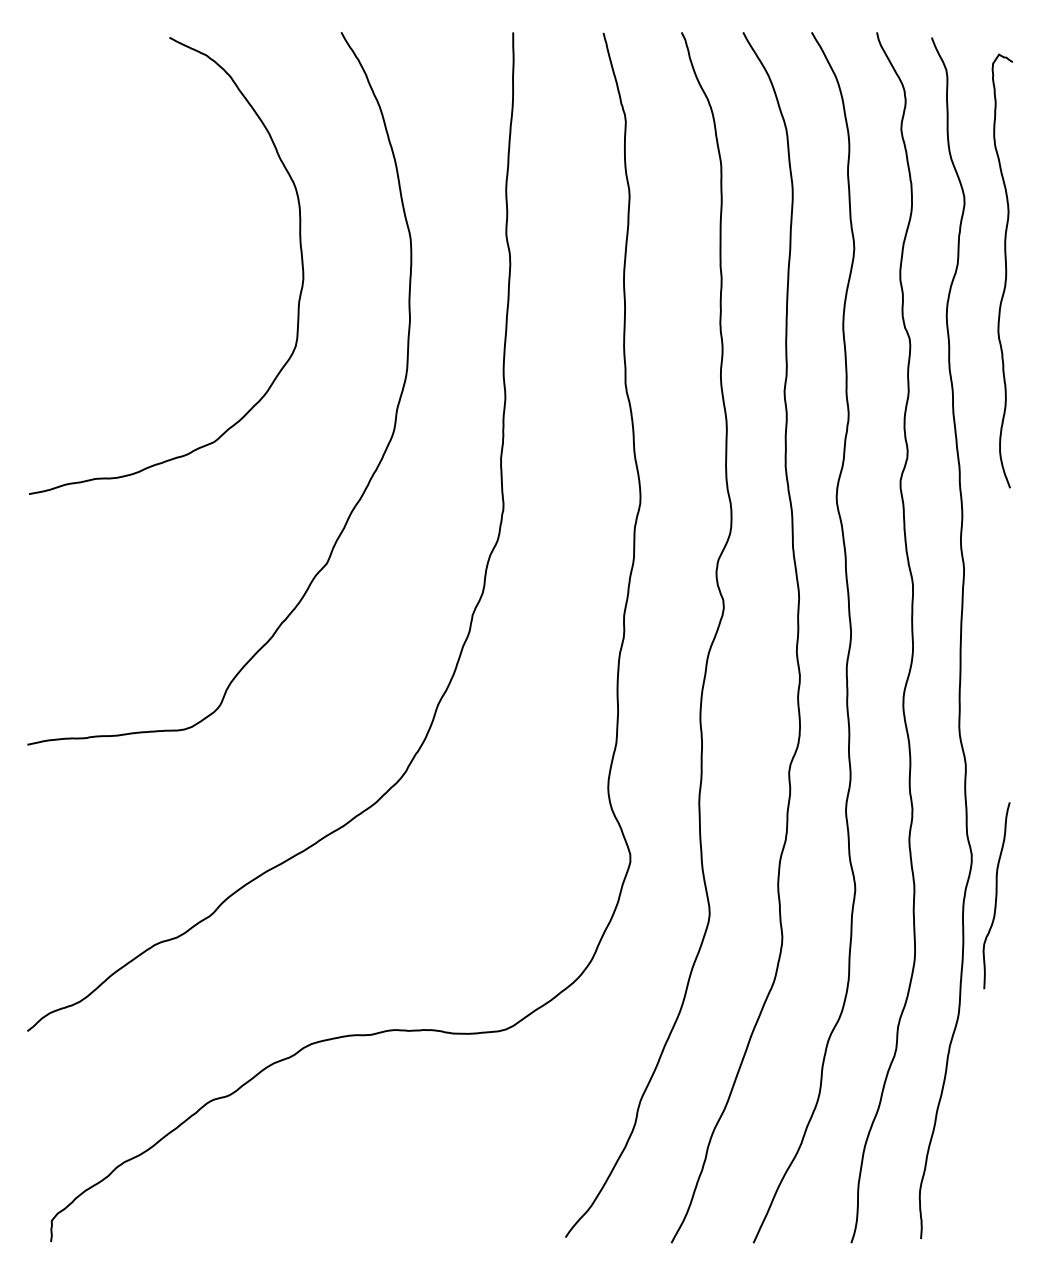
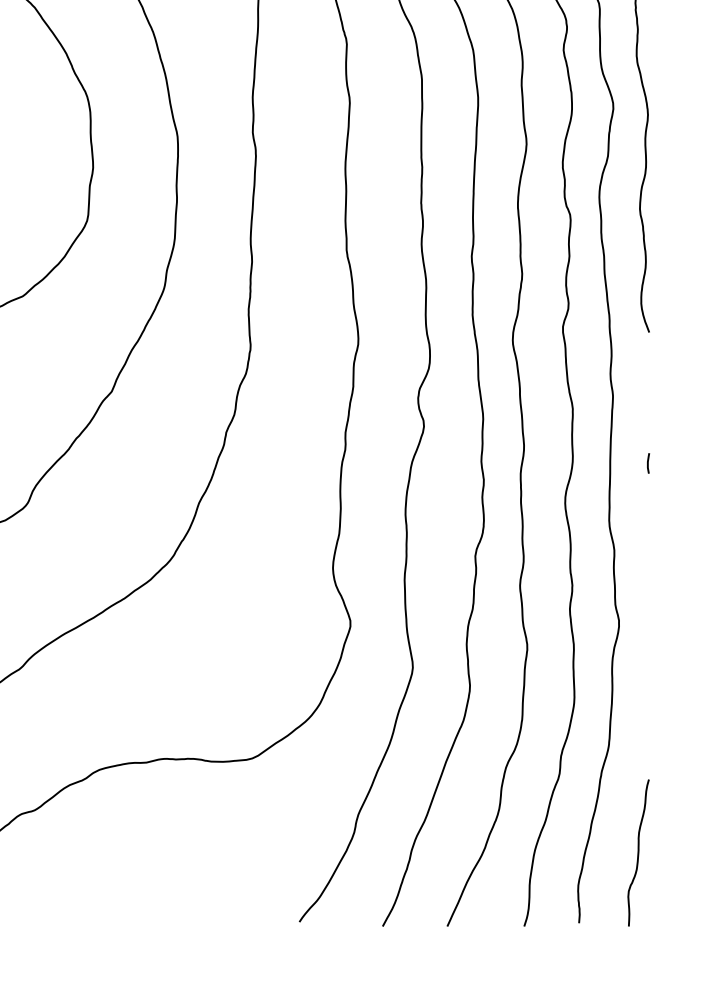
line: (1008, 654) -> (647, 463), added
curve: (996, 895) -> (638, 852), moved

